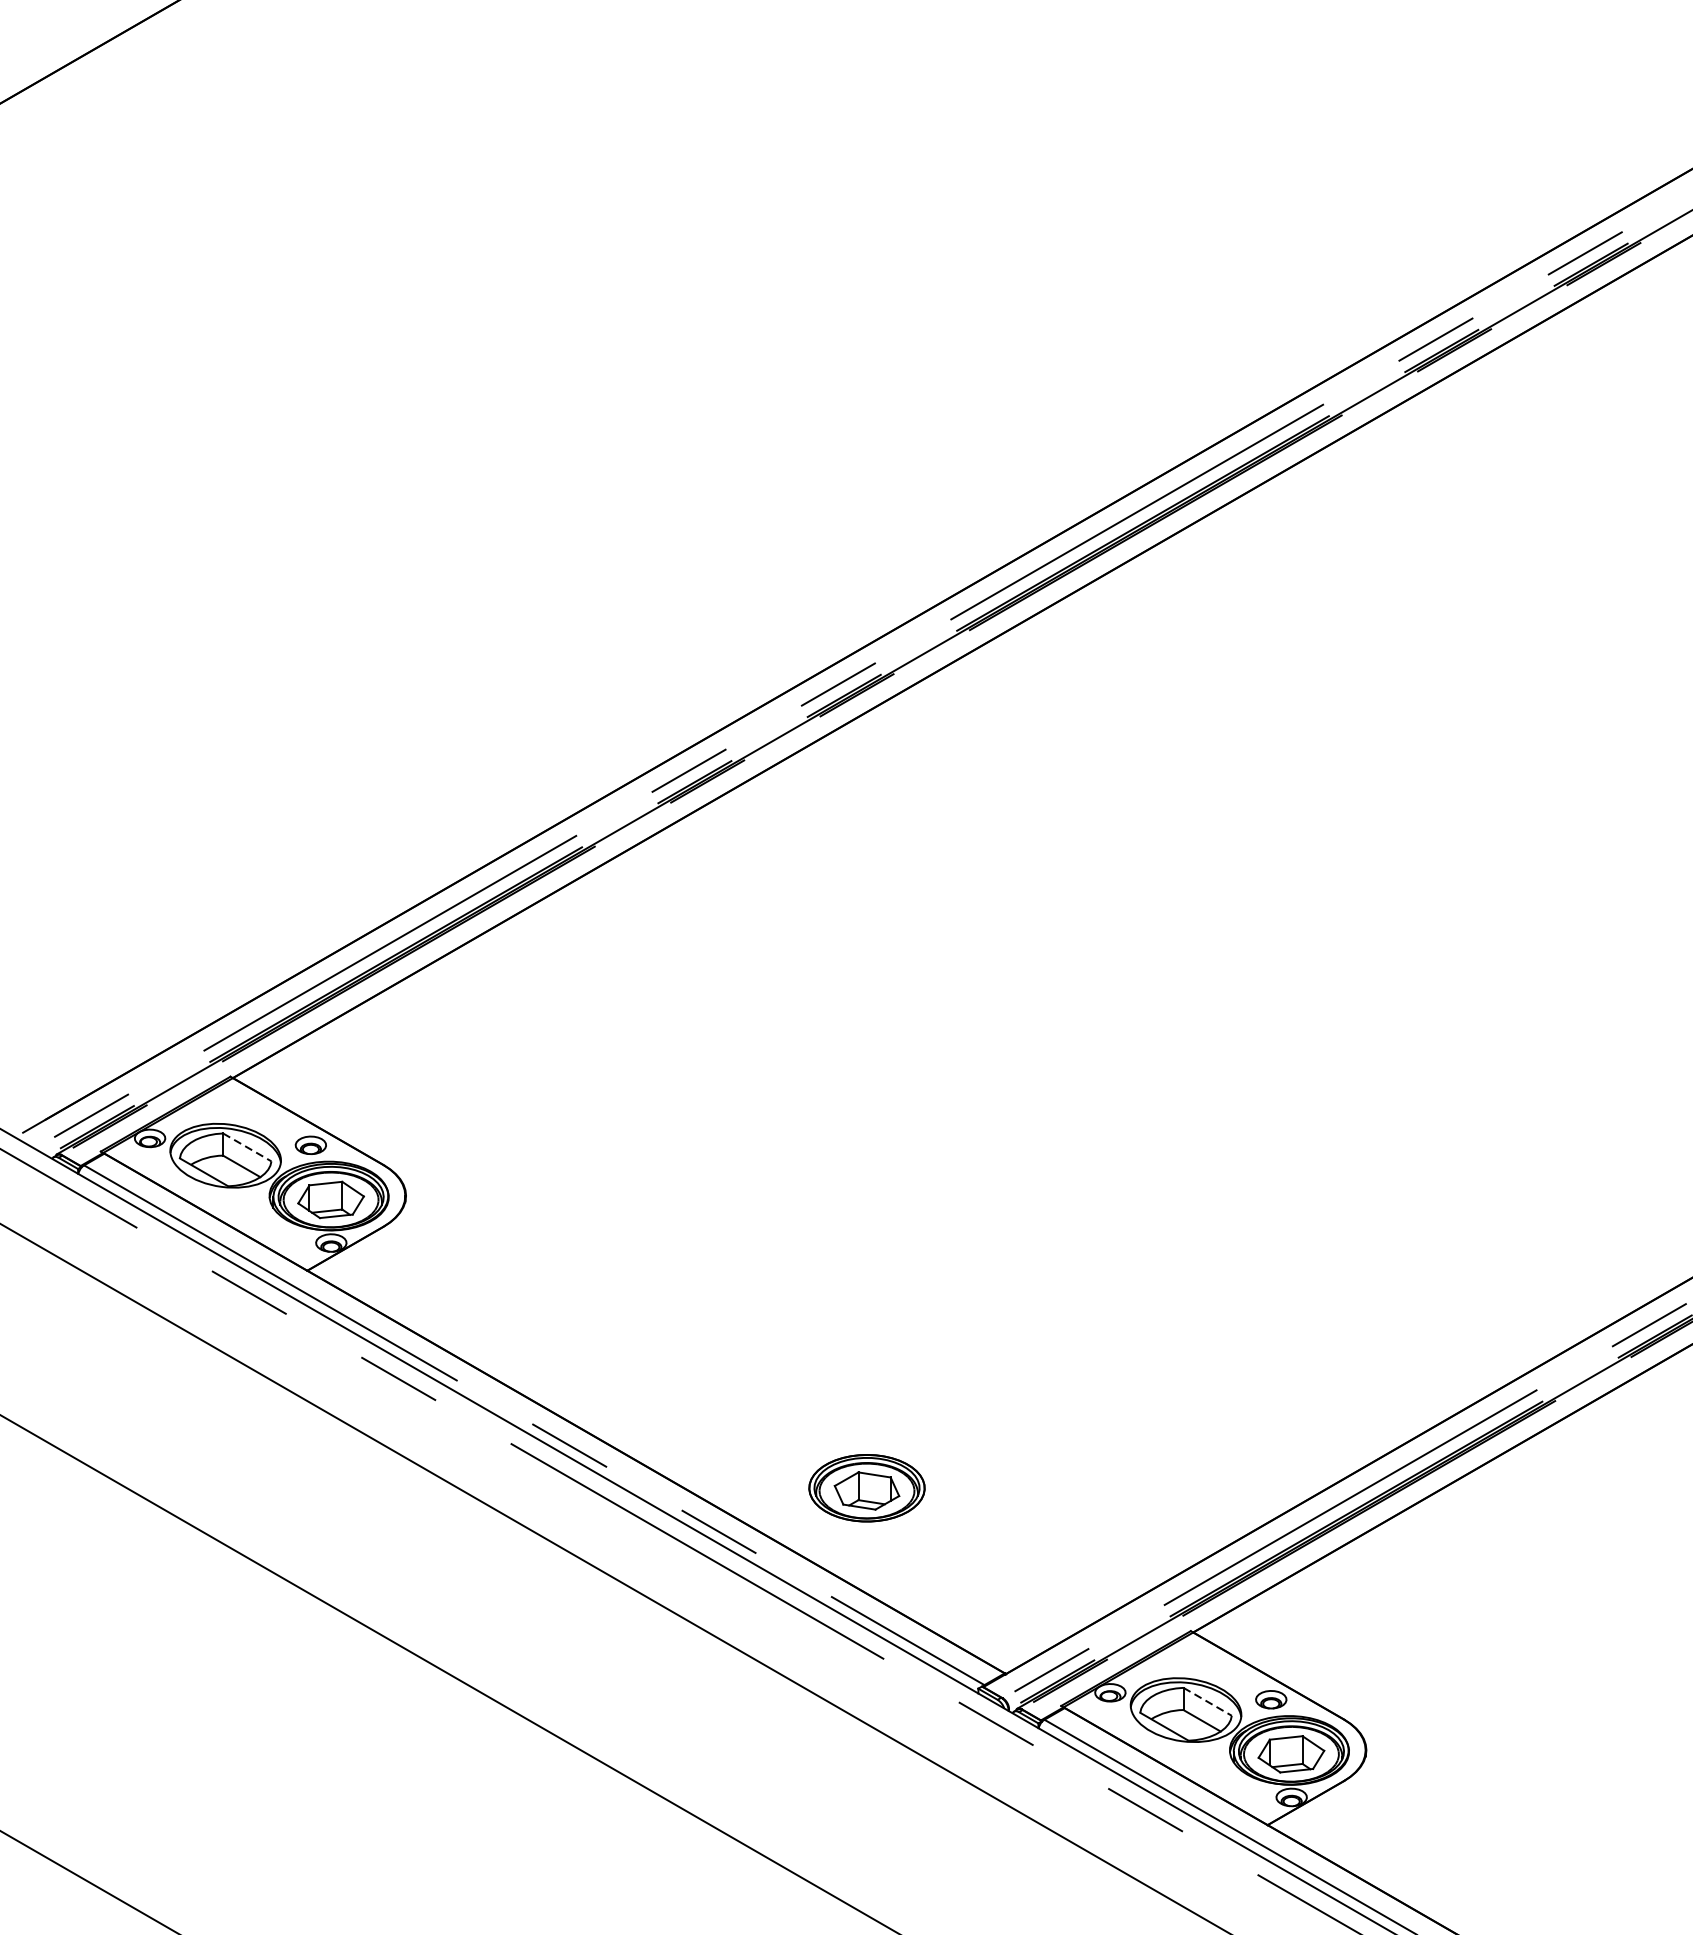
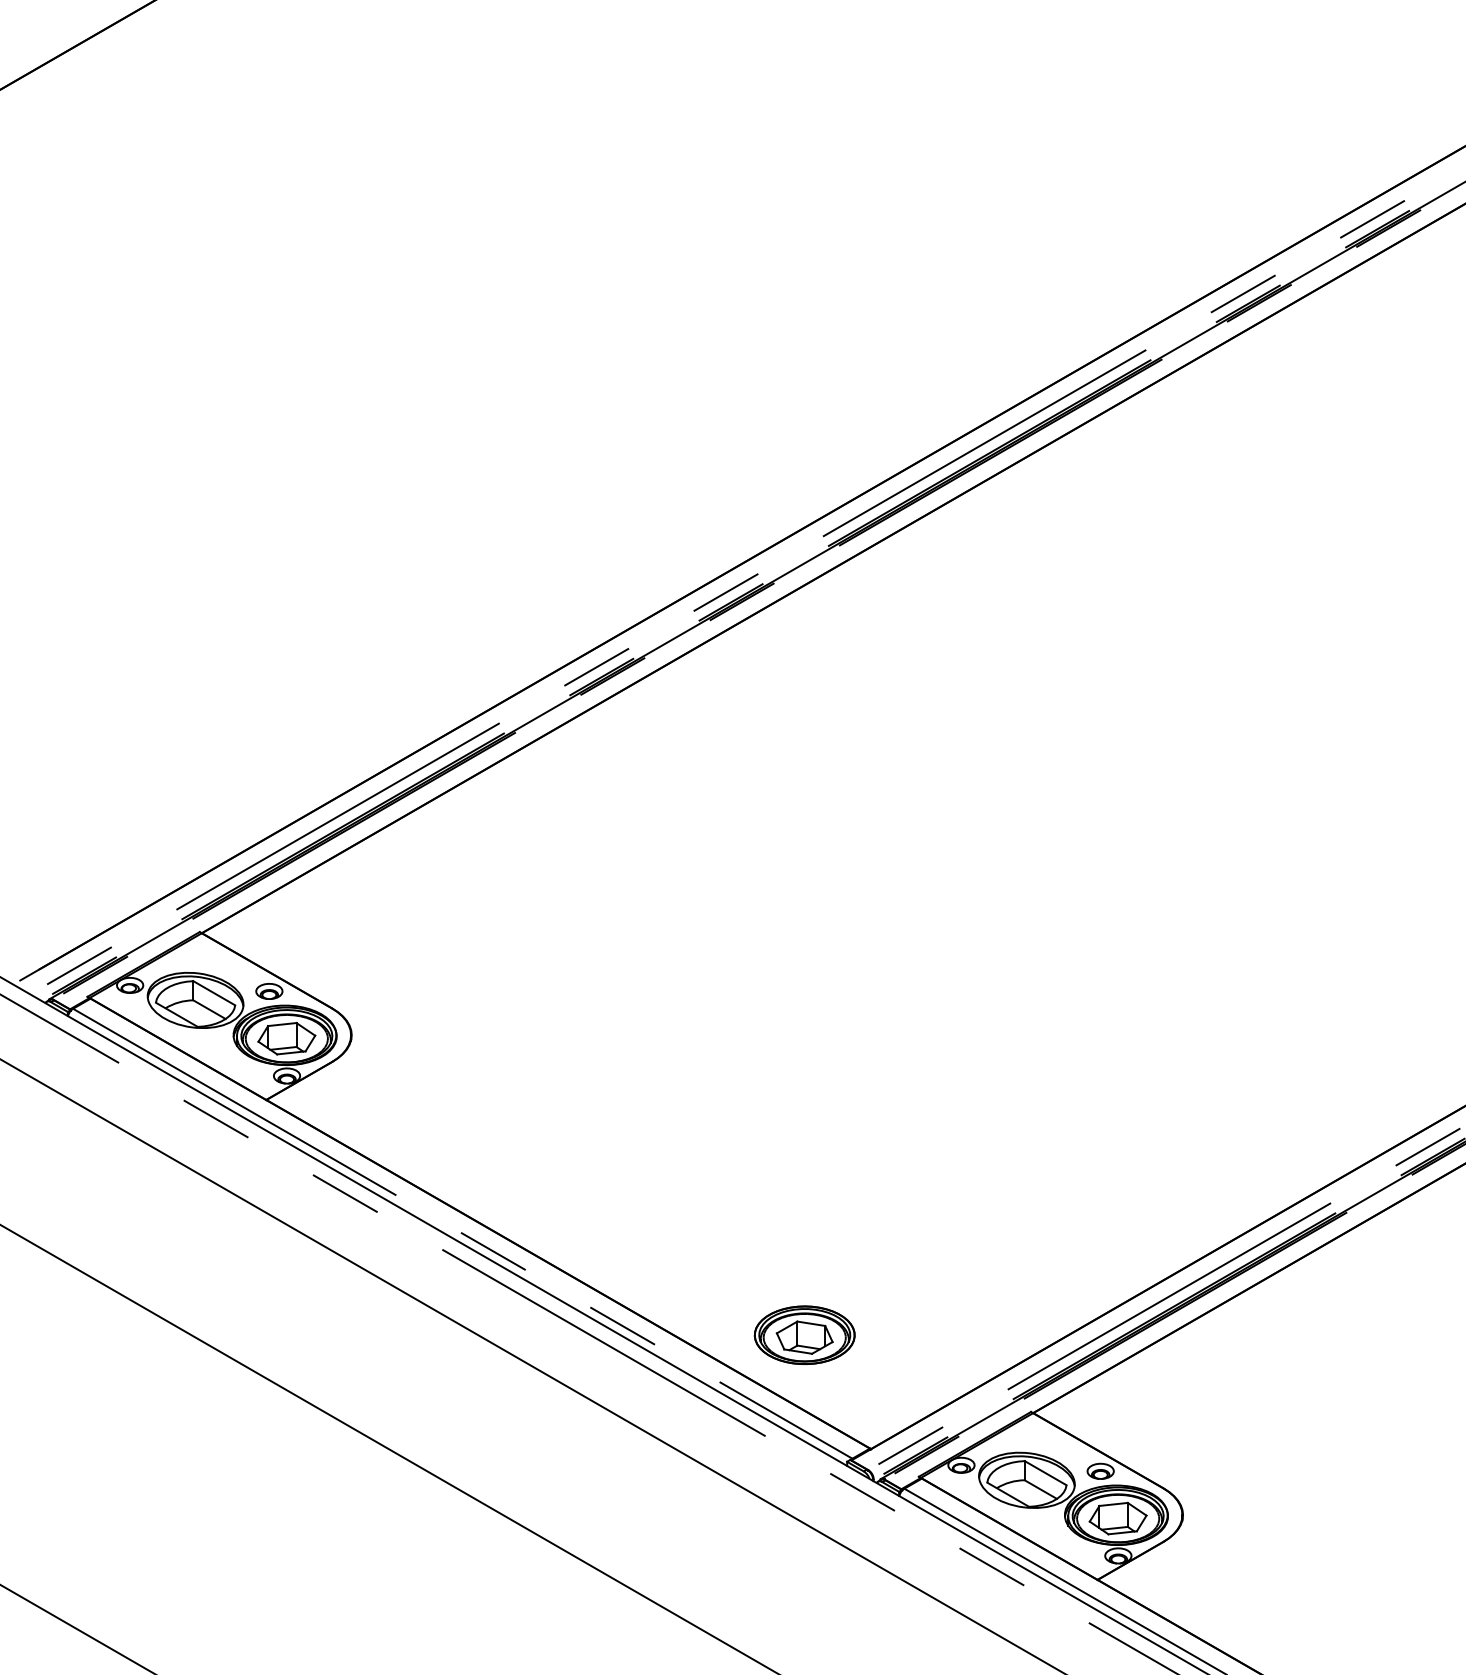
line: (247, 1147) -> (214, 993), dashed -> solid
part: (866, 1487) -> (804, 1334), moved
line: (1208, 1702) -> (1046, 1473), dashed -> solid

